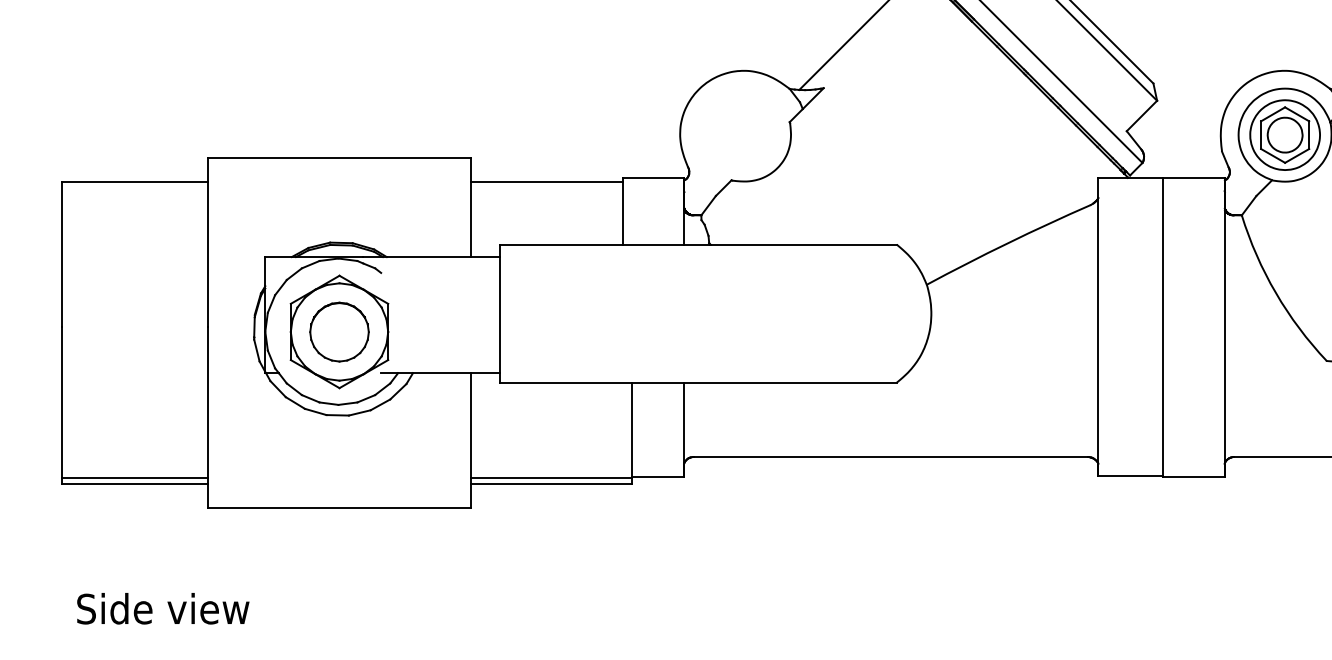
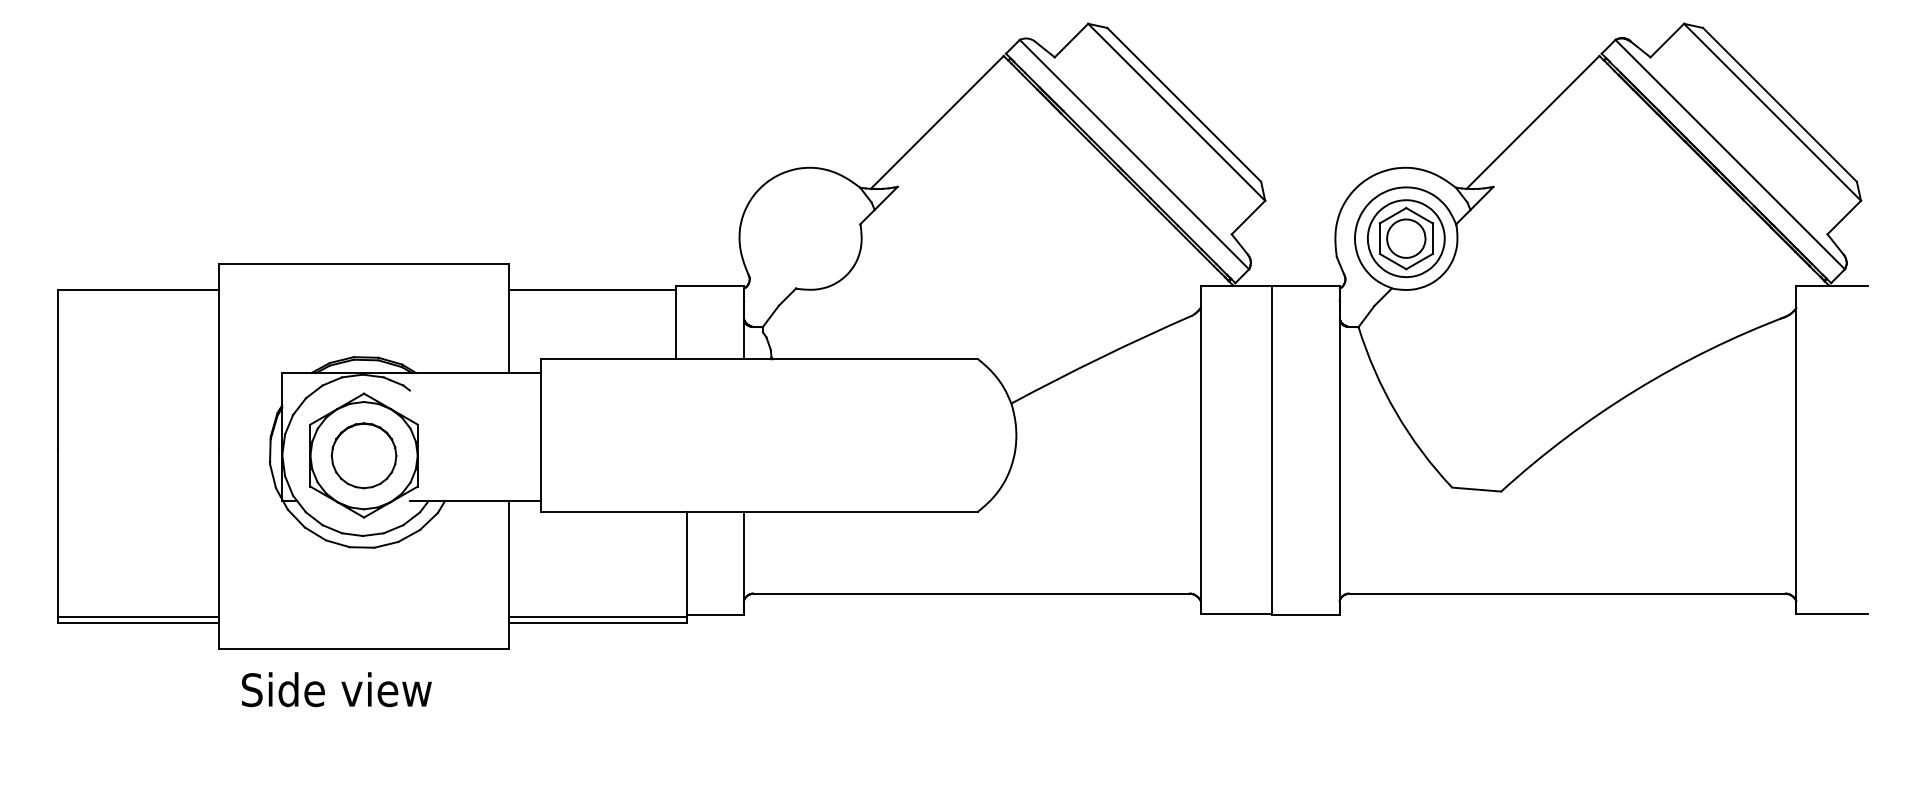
text: (162, 608) -> (336, 689), moved

